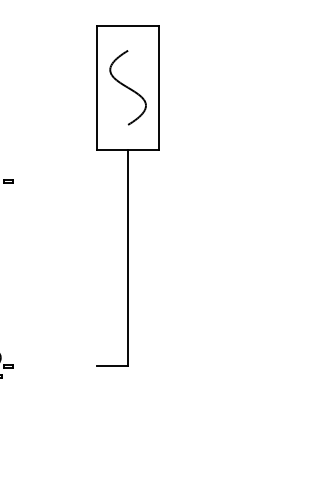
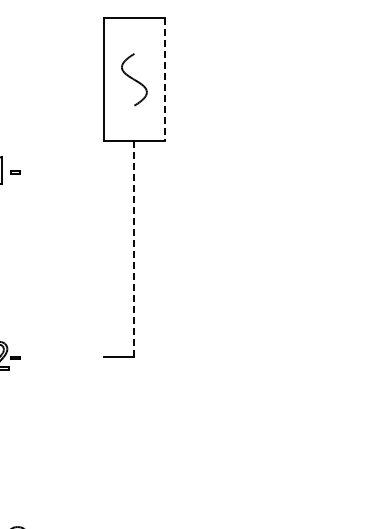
part: (128, 87) -> (134, 79), size x0.7
line: (159, 87) -> (165, 79), solid -> dashed
line: (128, 257) -> (134, 249), solid -> dashed

